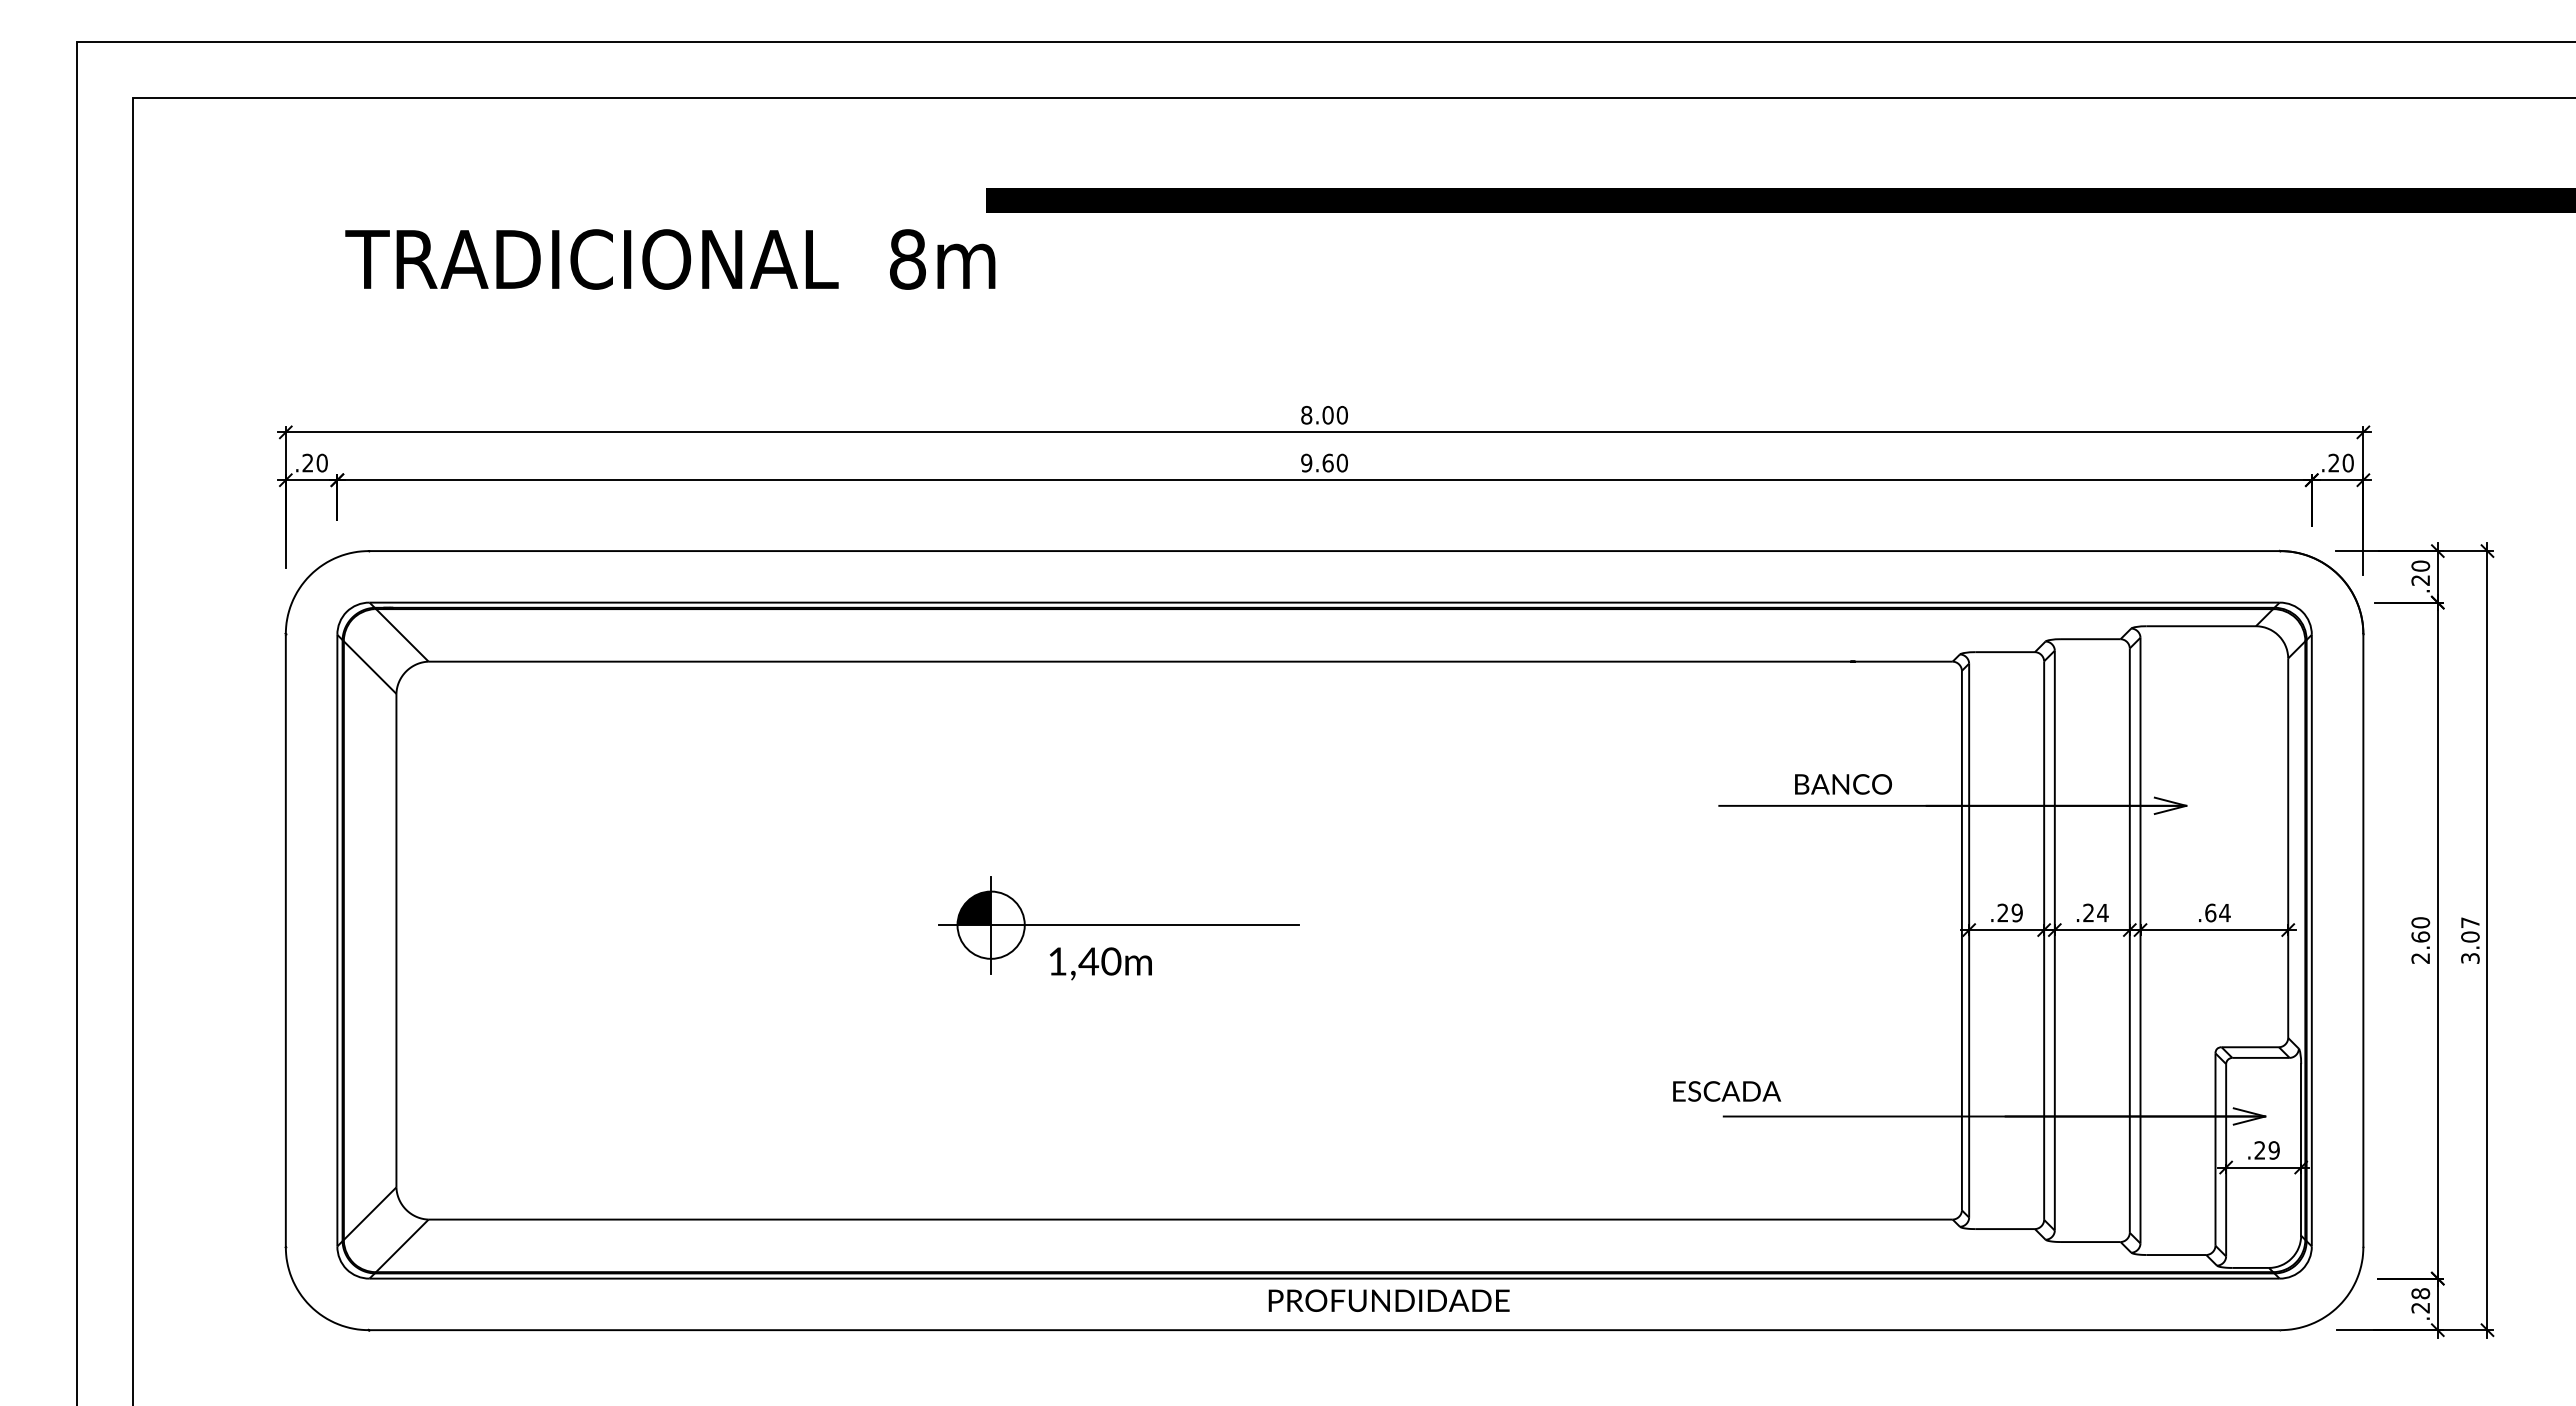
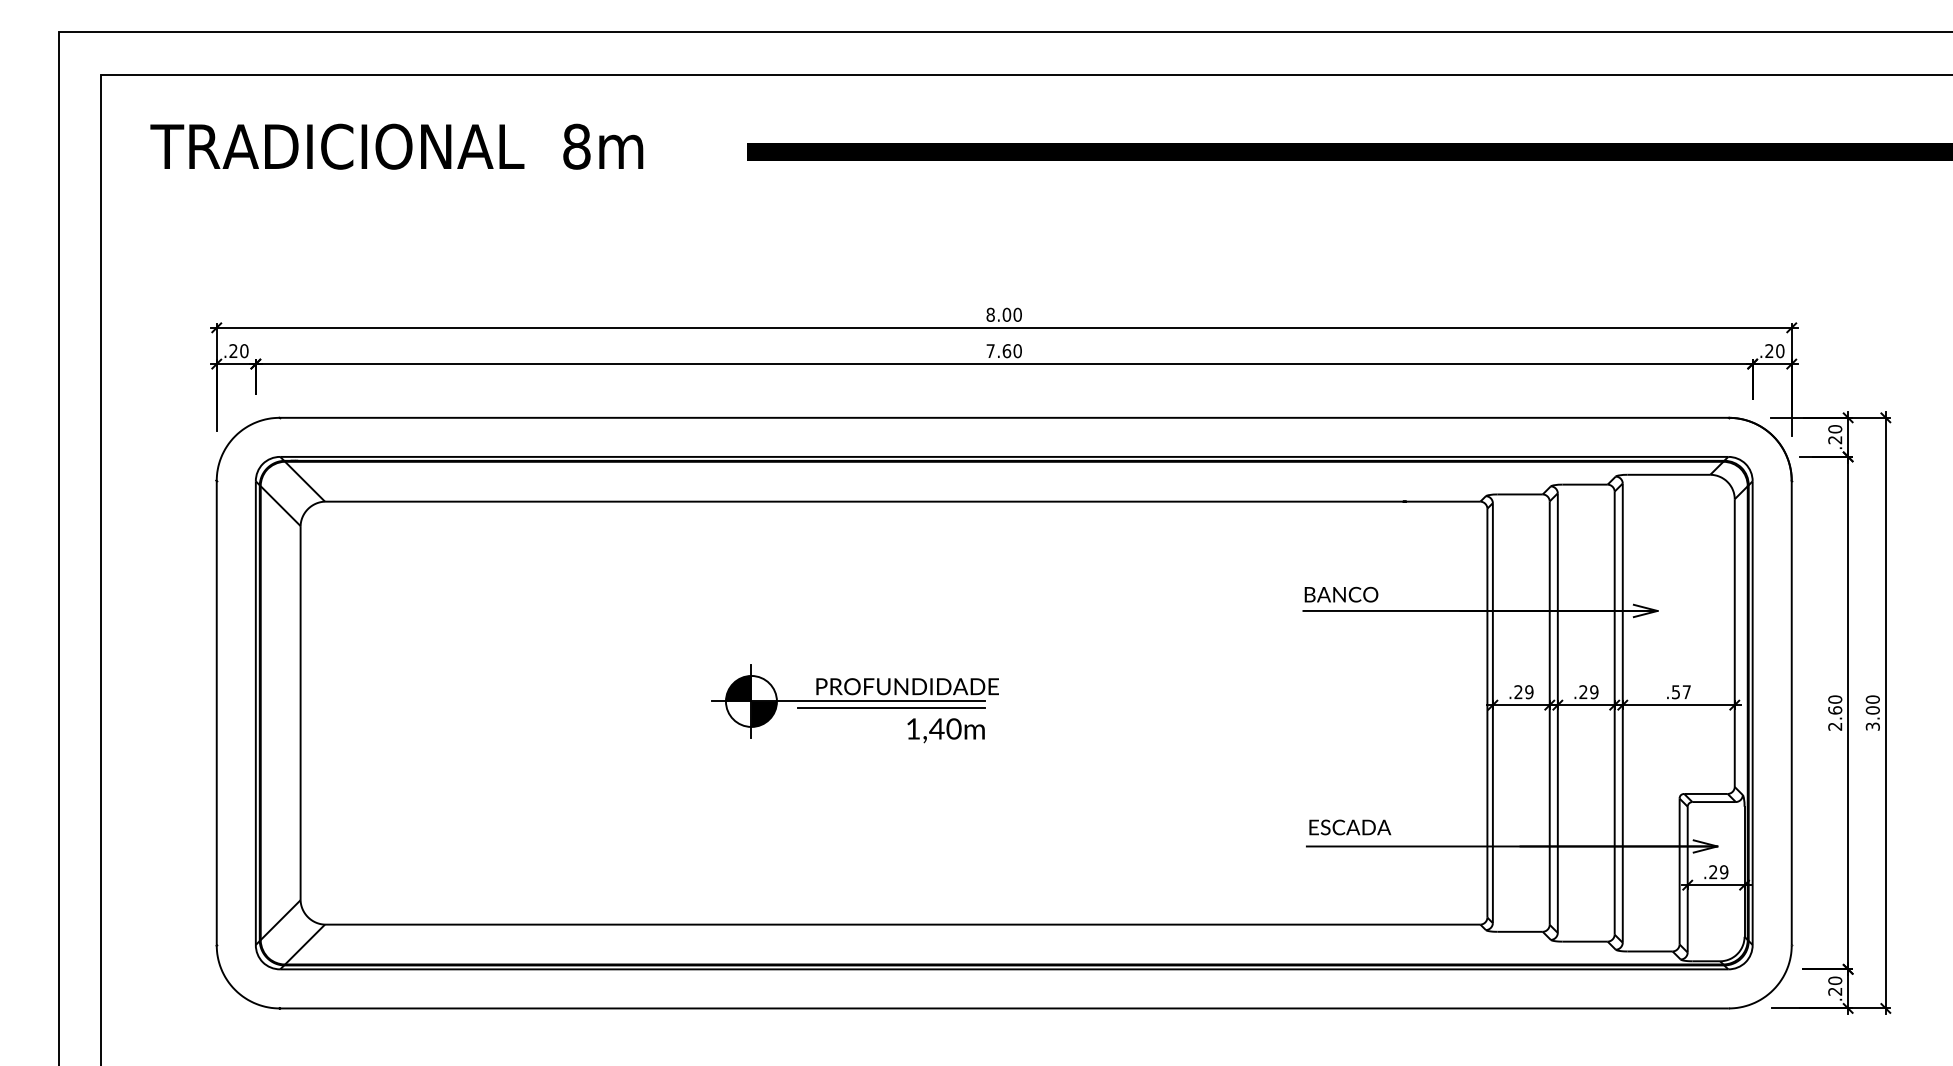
text: (670, 259) -> (396, 146), moved
text: (1306, 462) -> (990, 350), 9.60 -> 7.60
text: (1843, 784) -> (1341, 594), moved
text: (2102, 912) -> (1593, 691), .24 -> .29
text: (2217, 912) -> (1681, 691), .64 -> .57
text: (2470, 922) -> (1872, 699), 3.07 -> 3.00
line: (1175, 934) -> (891, 708), added
fill: (1007, 941) -> (763, 713), added
text: (1100, 963) -> (945, 730), moved
text: (1727, 1091) -> (1350, 827), moved
text: (2420, 1293) -> (1835, 980), .28 -> .20
text: (1388, 1300) -> (907, 686), moved

